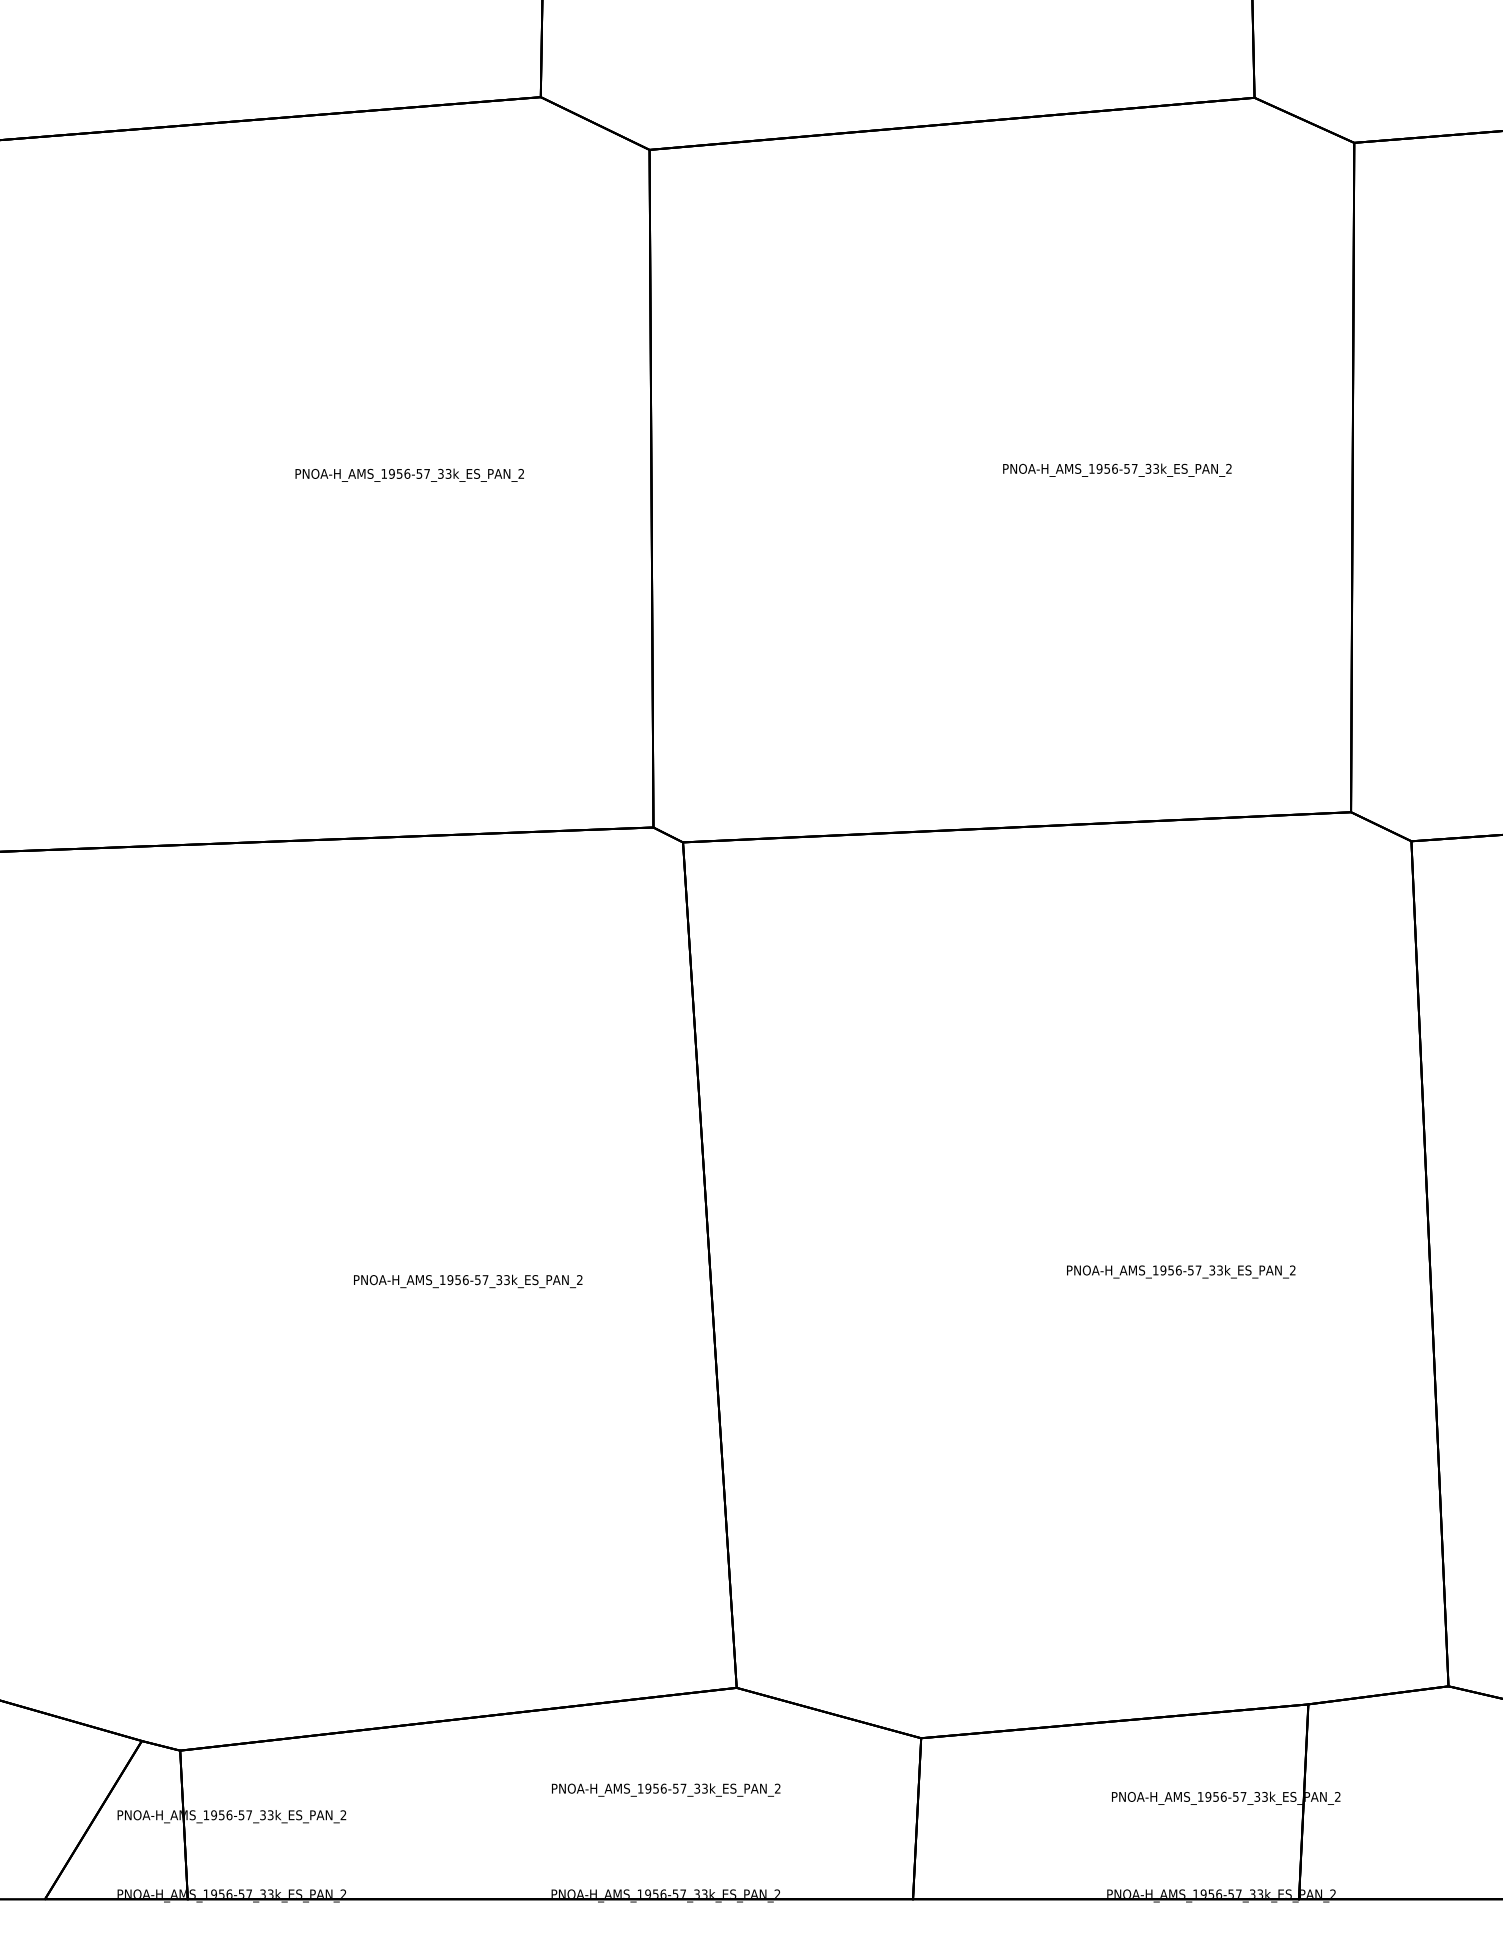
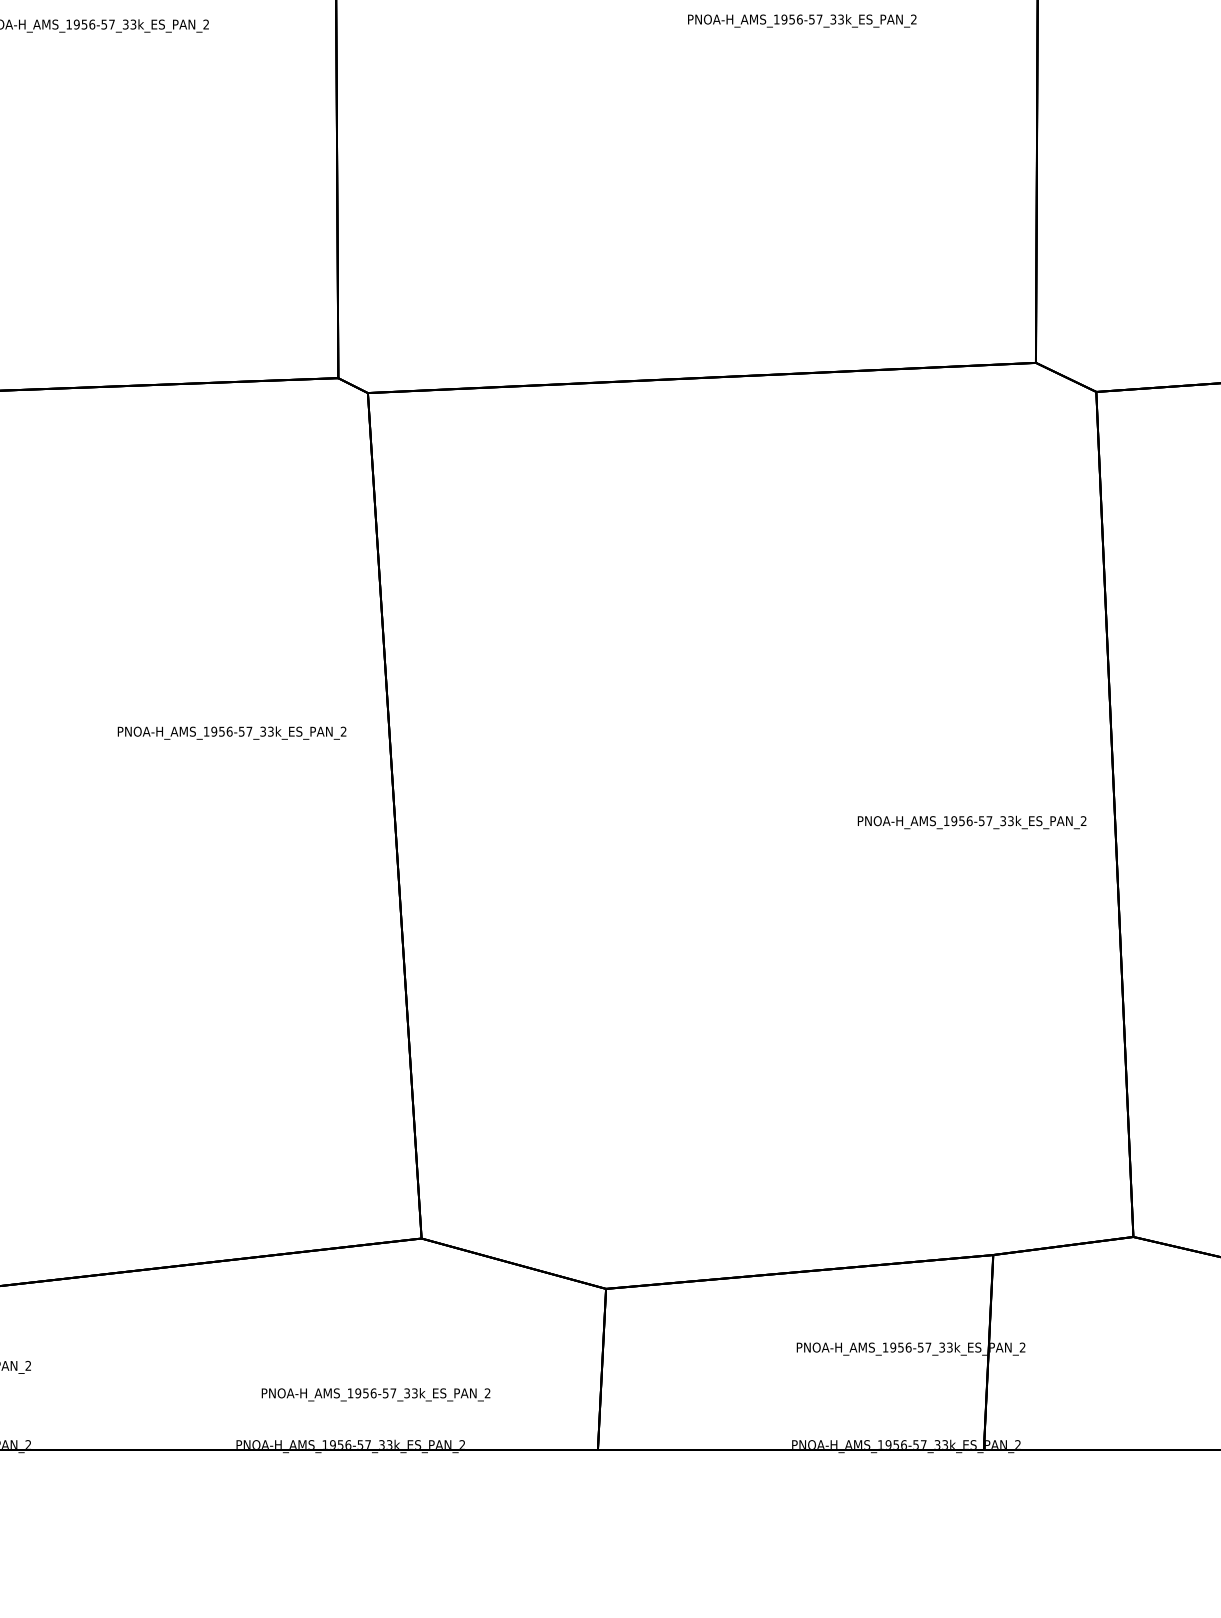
text: (1181, 1271) -> (972, 822), moved
text: (468, 1281) -> (232, 733), moved
text: (666, 1789) -> (376, 1394), moved

